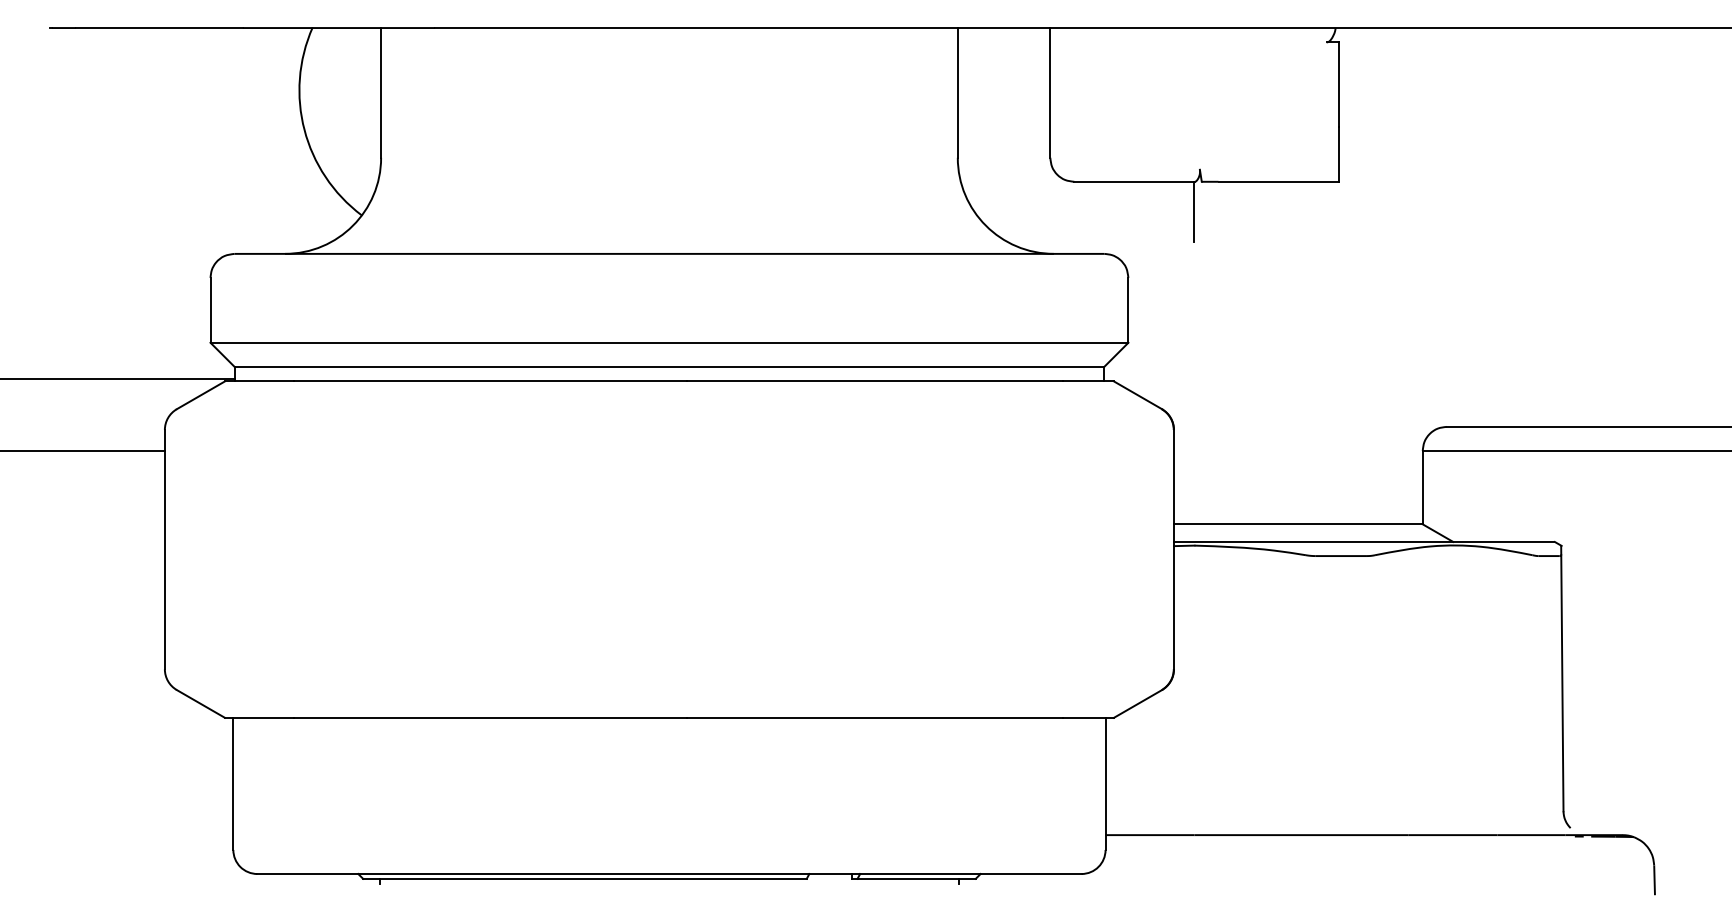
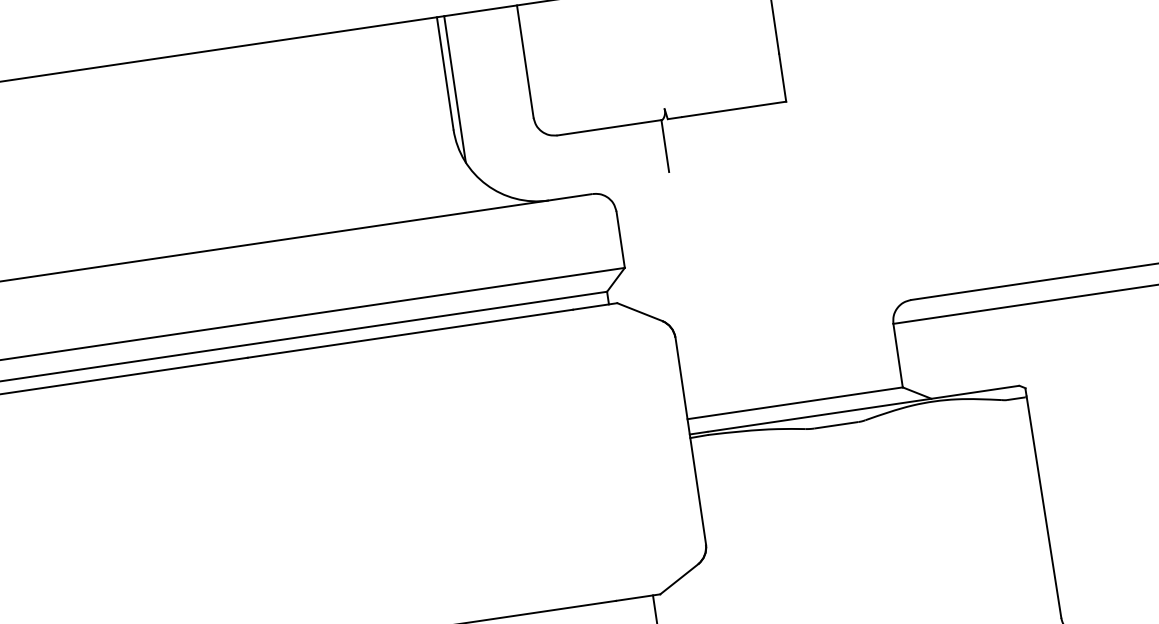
line: (966, 112) -> (455, 89), added

